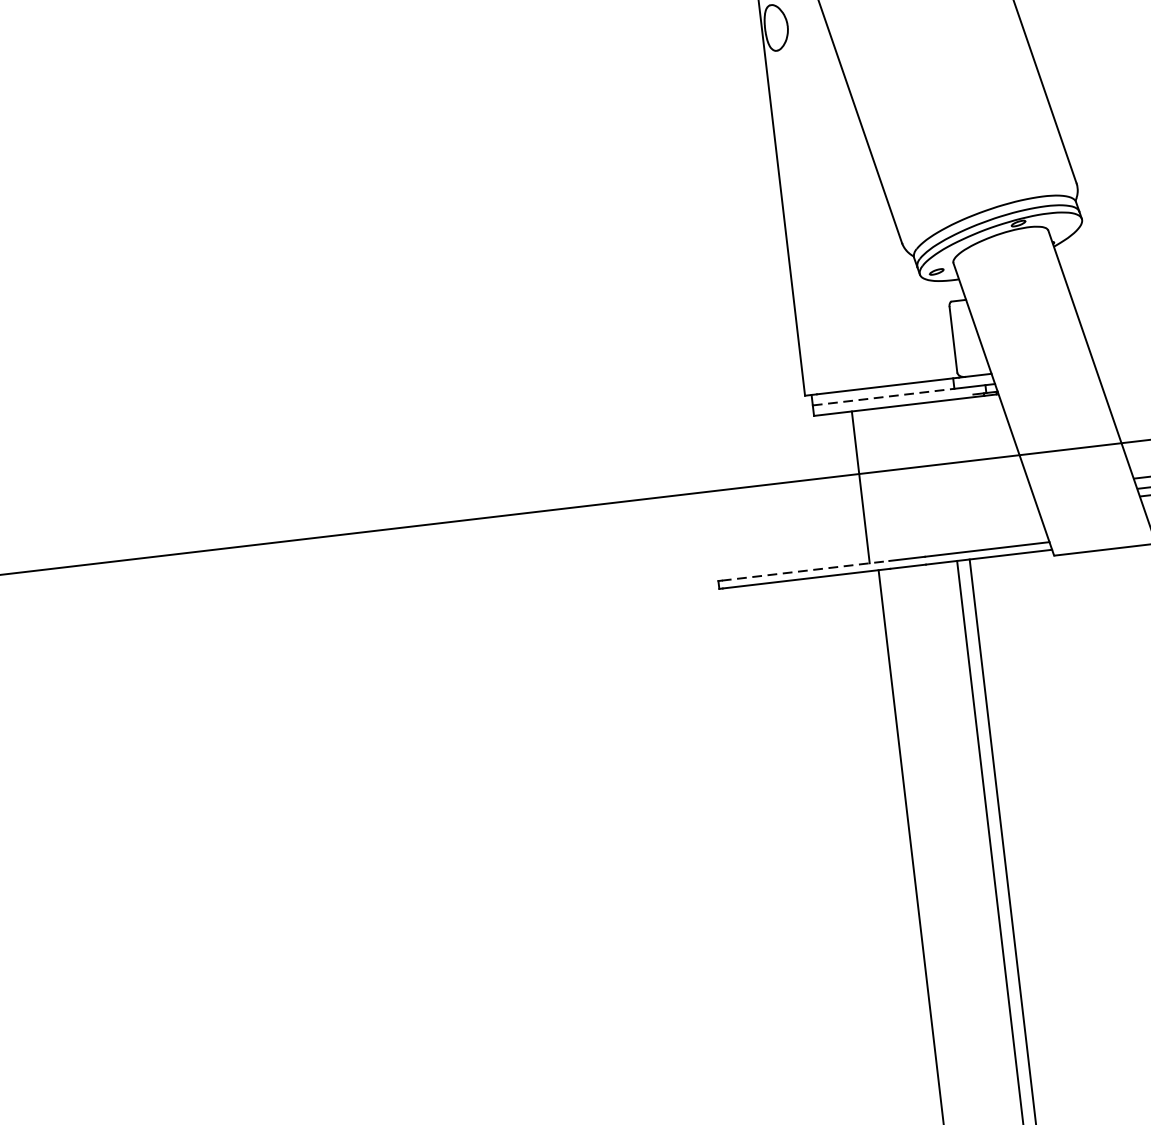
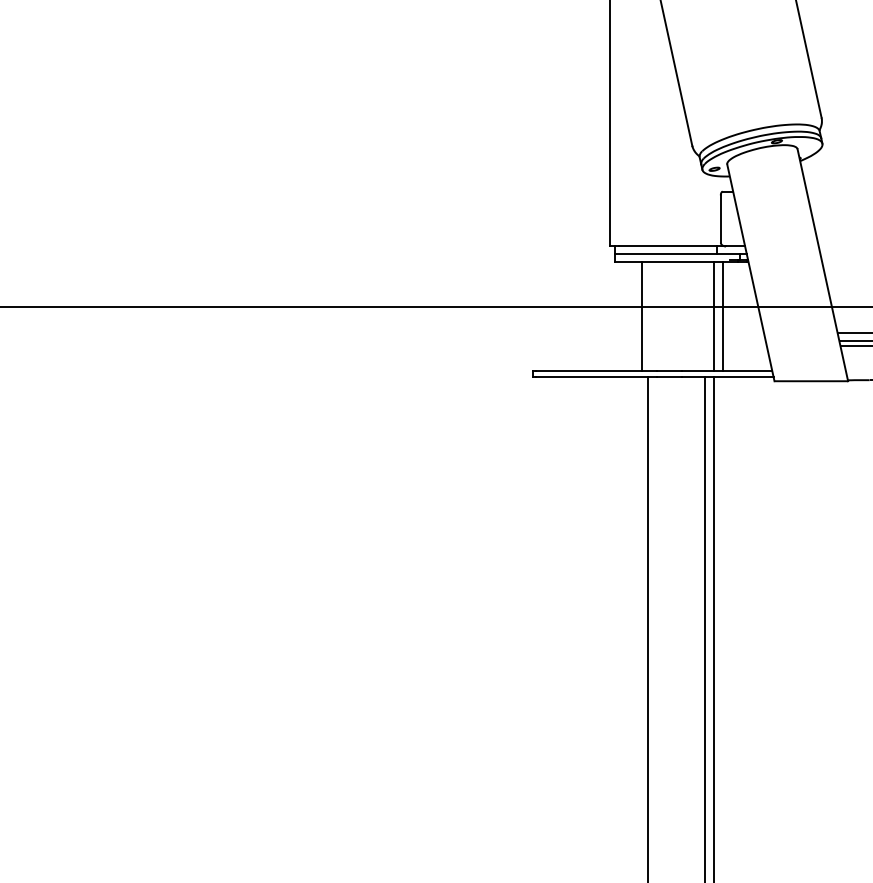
line: (883, 397) -> (666, 254), dashed -> solid
line: (973, 474) -> (723, 316), added
line: (960, 475) -> (714, 316), added
line: (806, 571) -> (596, 371), dashed -> solid

